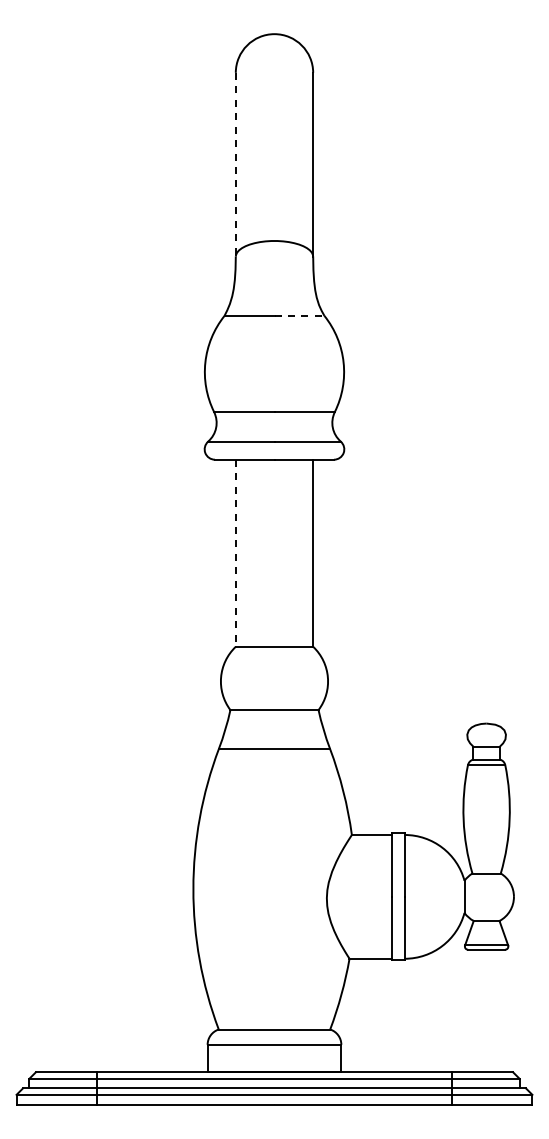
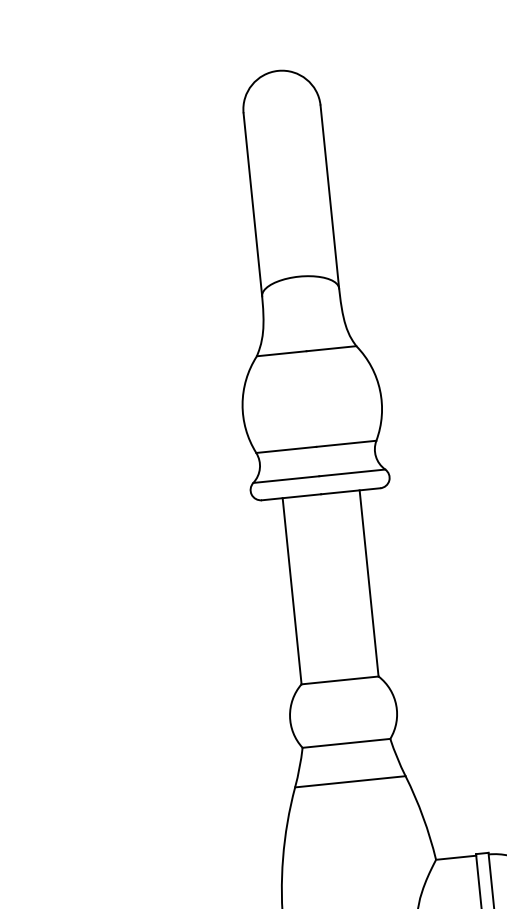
line: (235, 164) -> (252, 204), dashed -> solid
line: (299, 315) -> (331, 348), dashed -> solid
line: (235, 553) -> (291, 591), dashed -> solid

